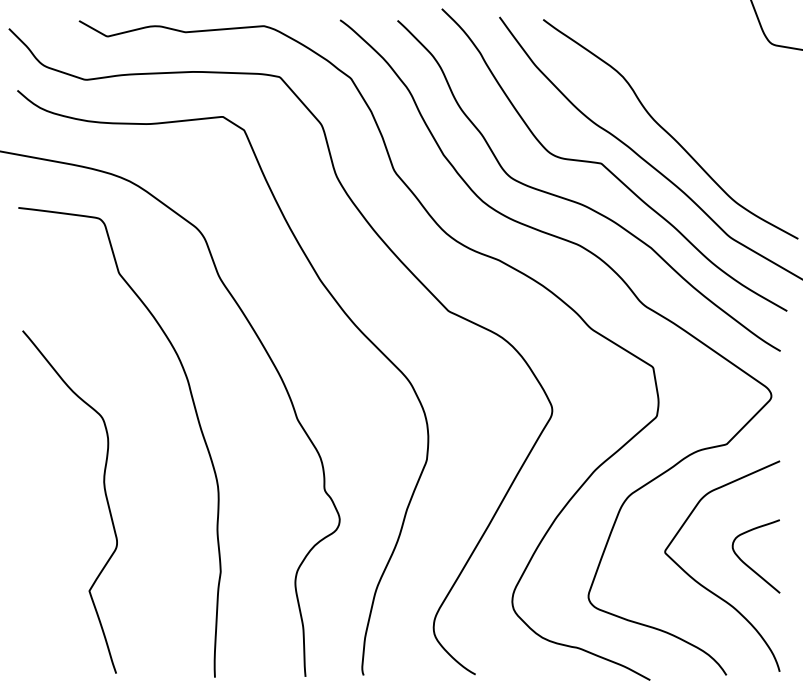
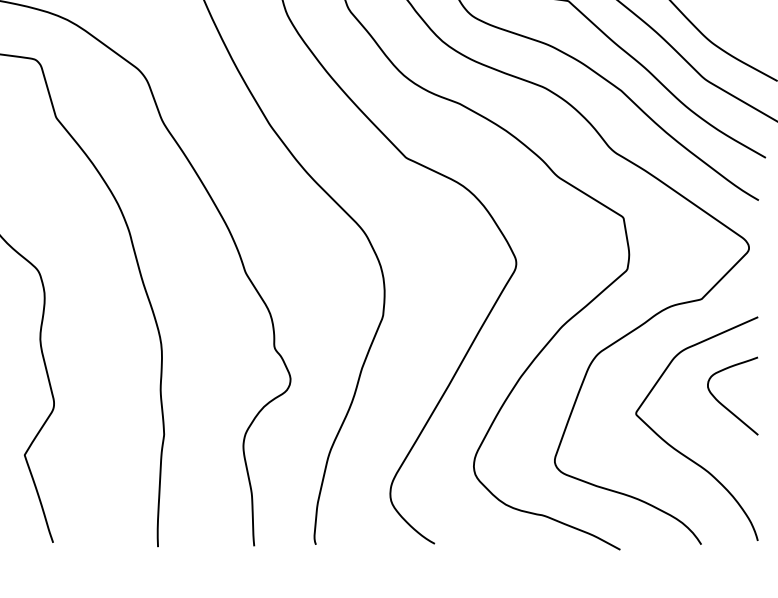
curve: (747, 564) -> (723, 404), moved

